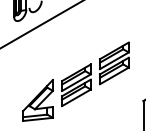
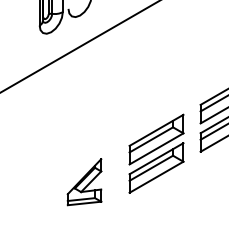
part: (37, 100) -> (83, 182), size x0.6

